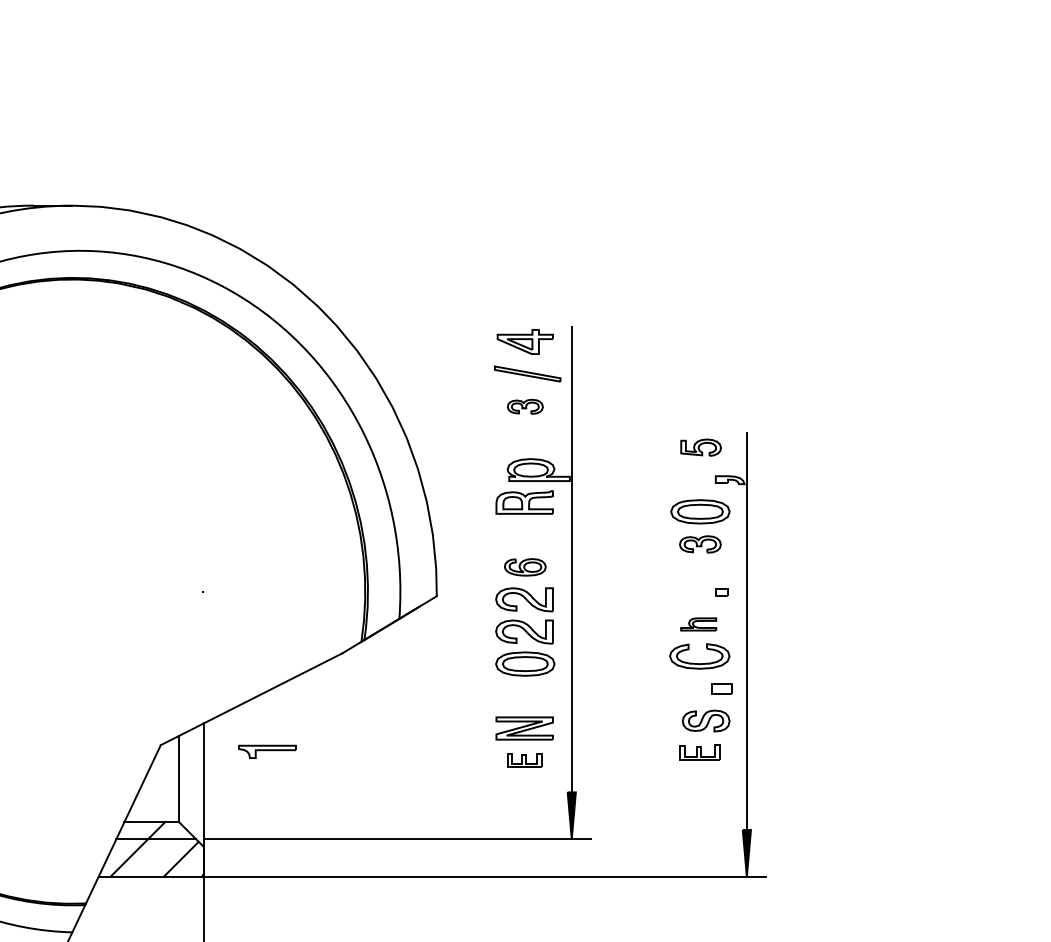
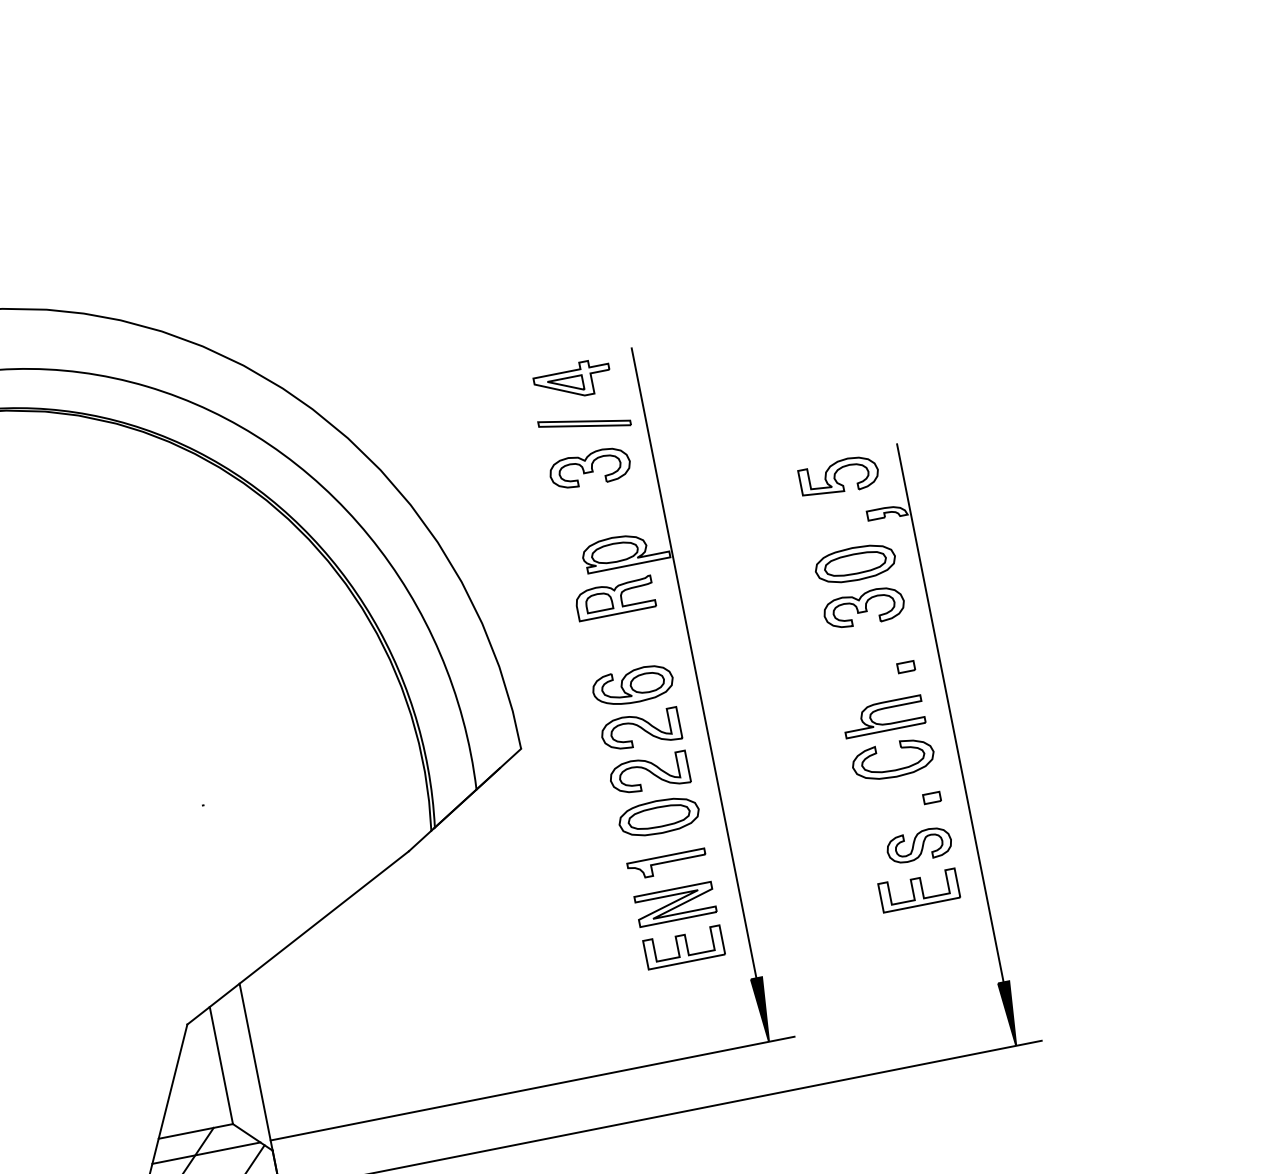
part: (525, 406) -> (590, 468), size x1.67
part: (700, 447) -> (838, 476), size x1.43
part: (700, 544) -> (864, 608), size x1.43
part: (525, 567) -> (633, 686), size x1.43
part: (698, 624) -> (883, 717), size x1.67
part: (721, 688) -> (931, 797), size x0.62
part: (267, 751) -> (667, 863), moved
part: (699, 752) -> (918, 890), size x1.43
part: (524, 760) -> (683, 947), size x1.67

